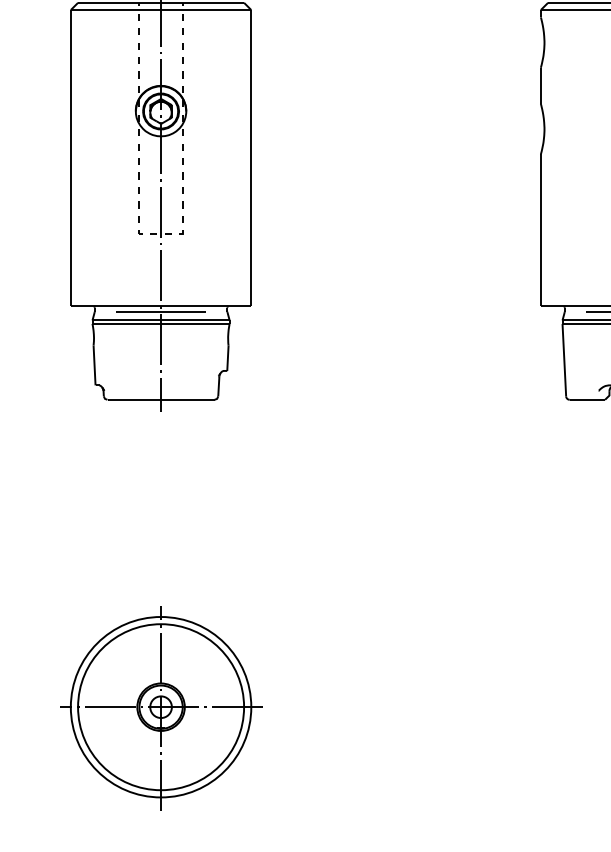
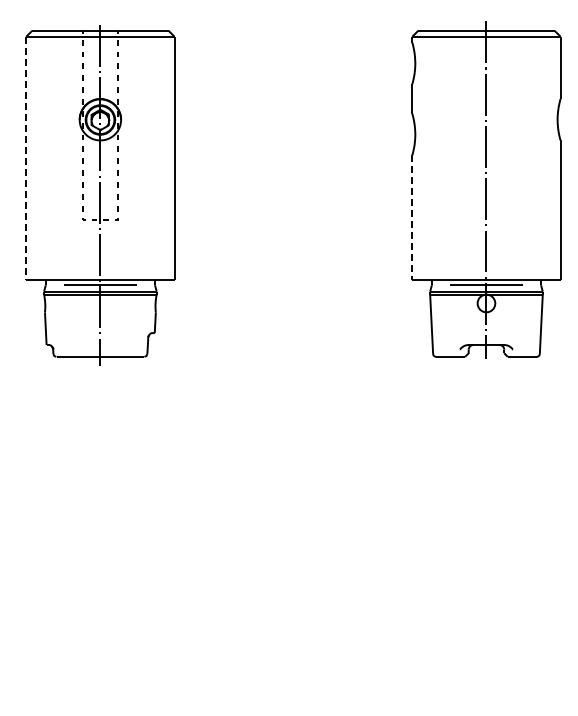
line: (71, 158) -> (26, 158), solid -> dashed
line: (541, 231) -> (412, 218), solid -> dashed
part: (161, 708) -> (100, 610), removed

